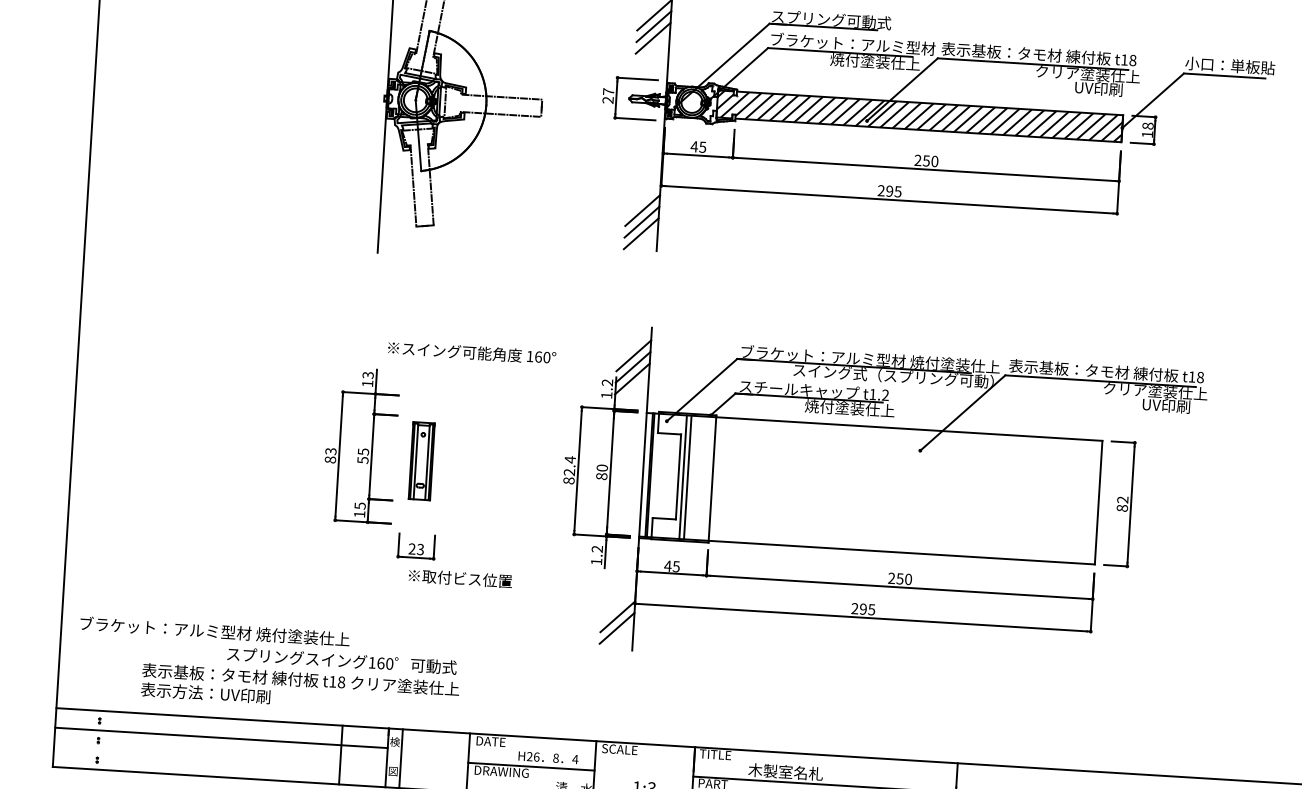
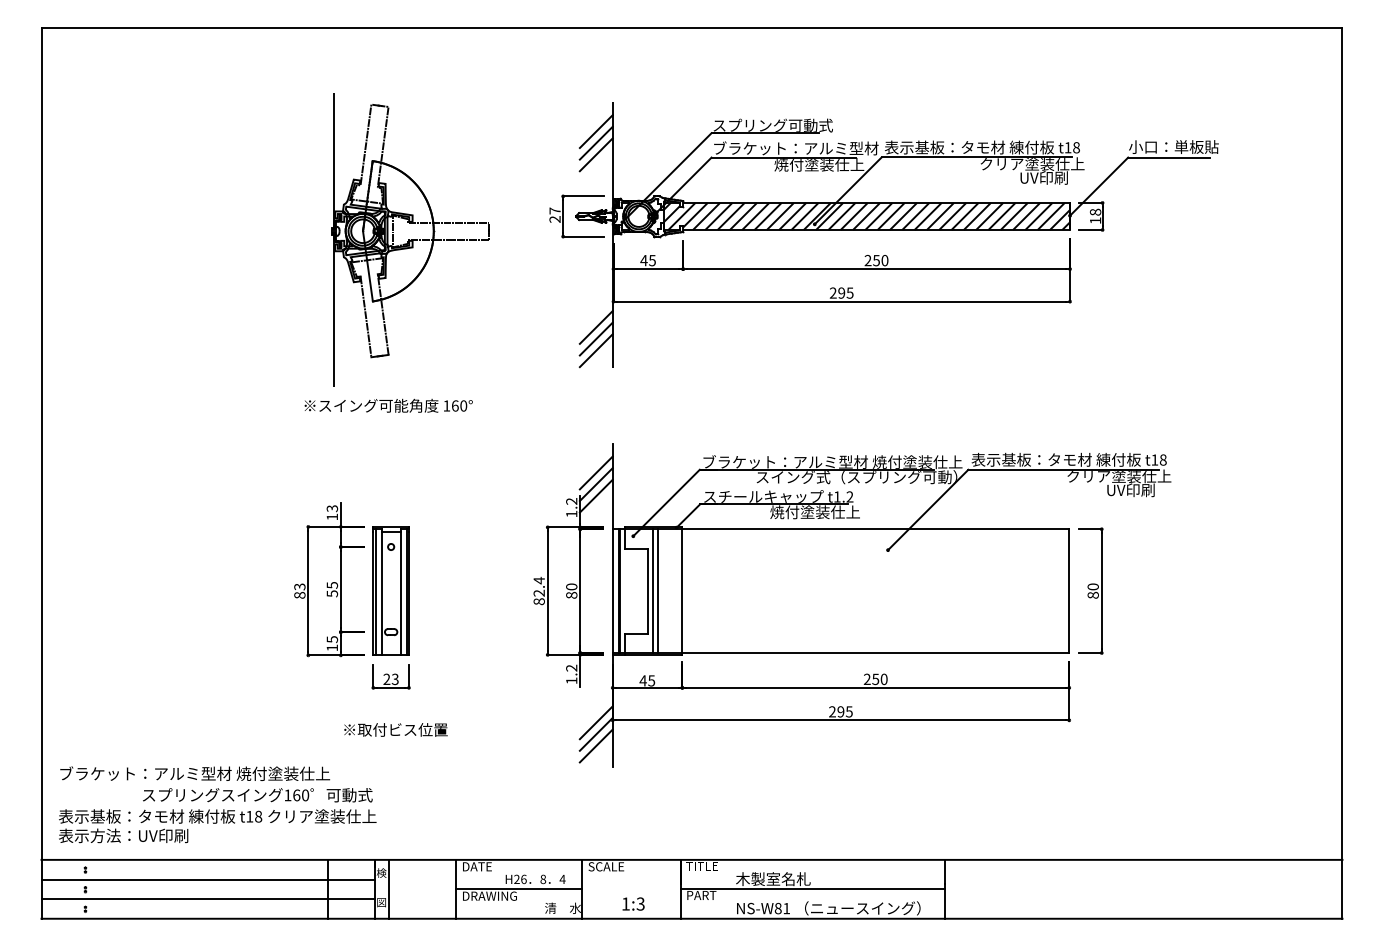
text: (471, 352) -> (388, 405), moved
part: (421, 460) -> (390, 590), size x1.67
text: (1122, 499) -> (1092, 586), 82 -> 80
text: (460, 578) -> (395, 729), moved
line: (617, 604) -> (595, 722), added
text: (300, 678) -> (217, 815), moved
line: (219, 757) -> (207, 899), added

